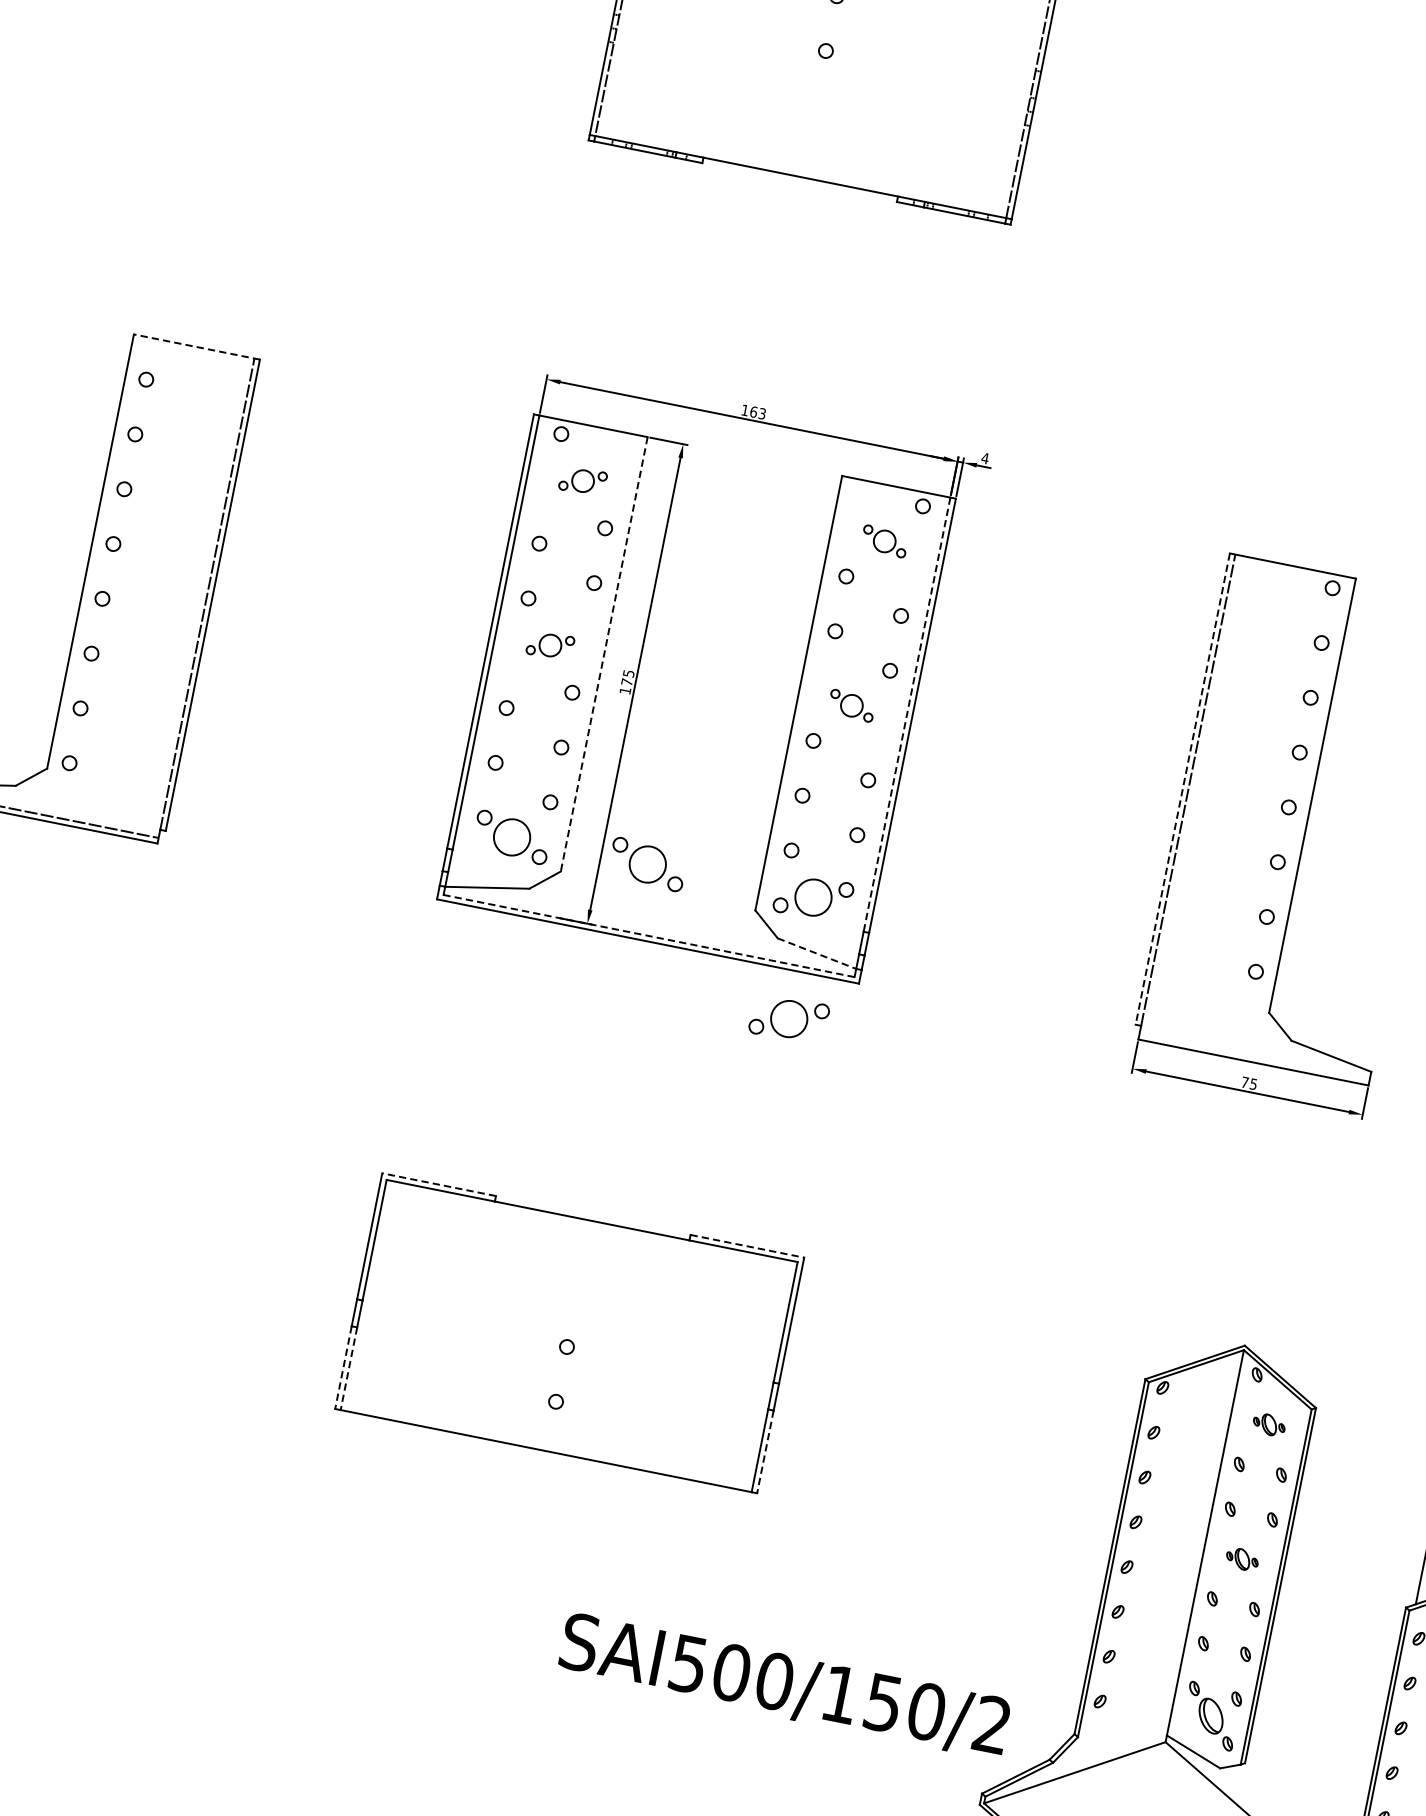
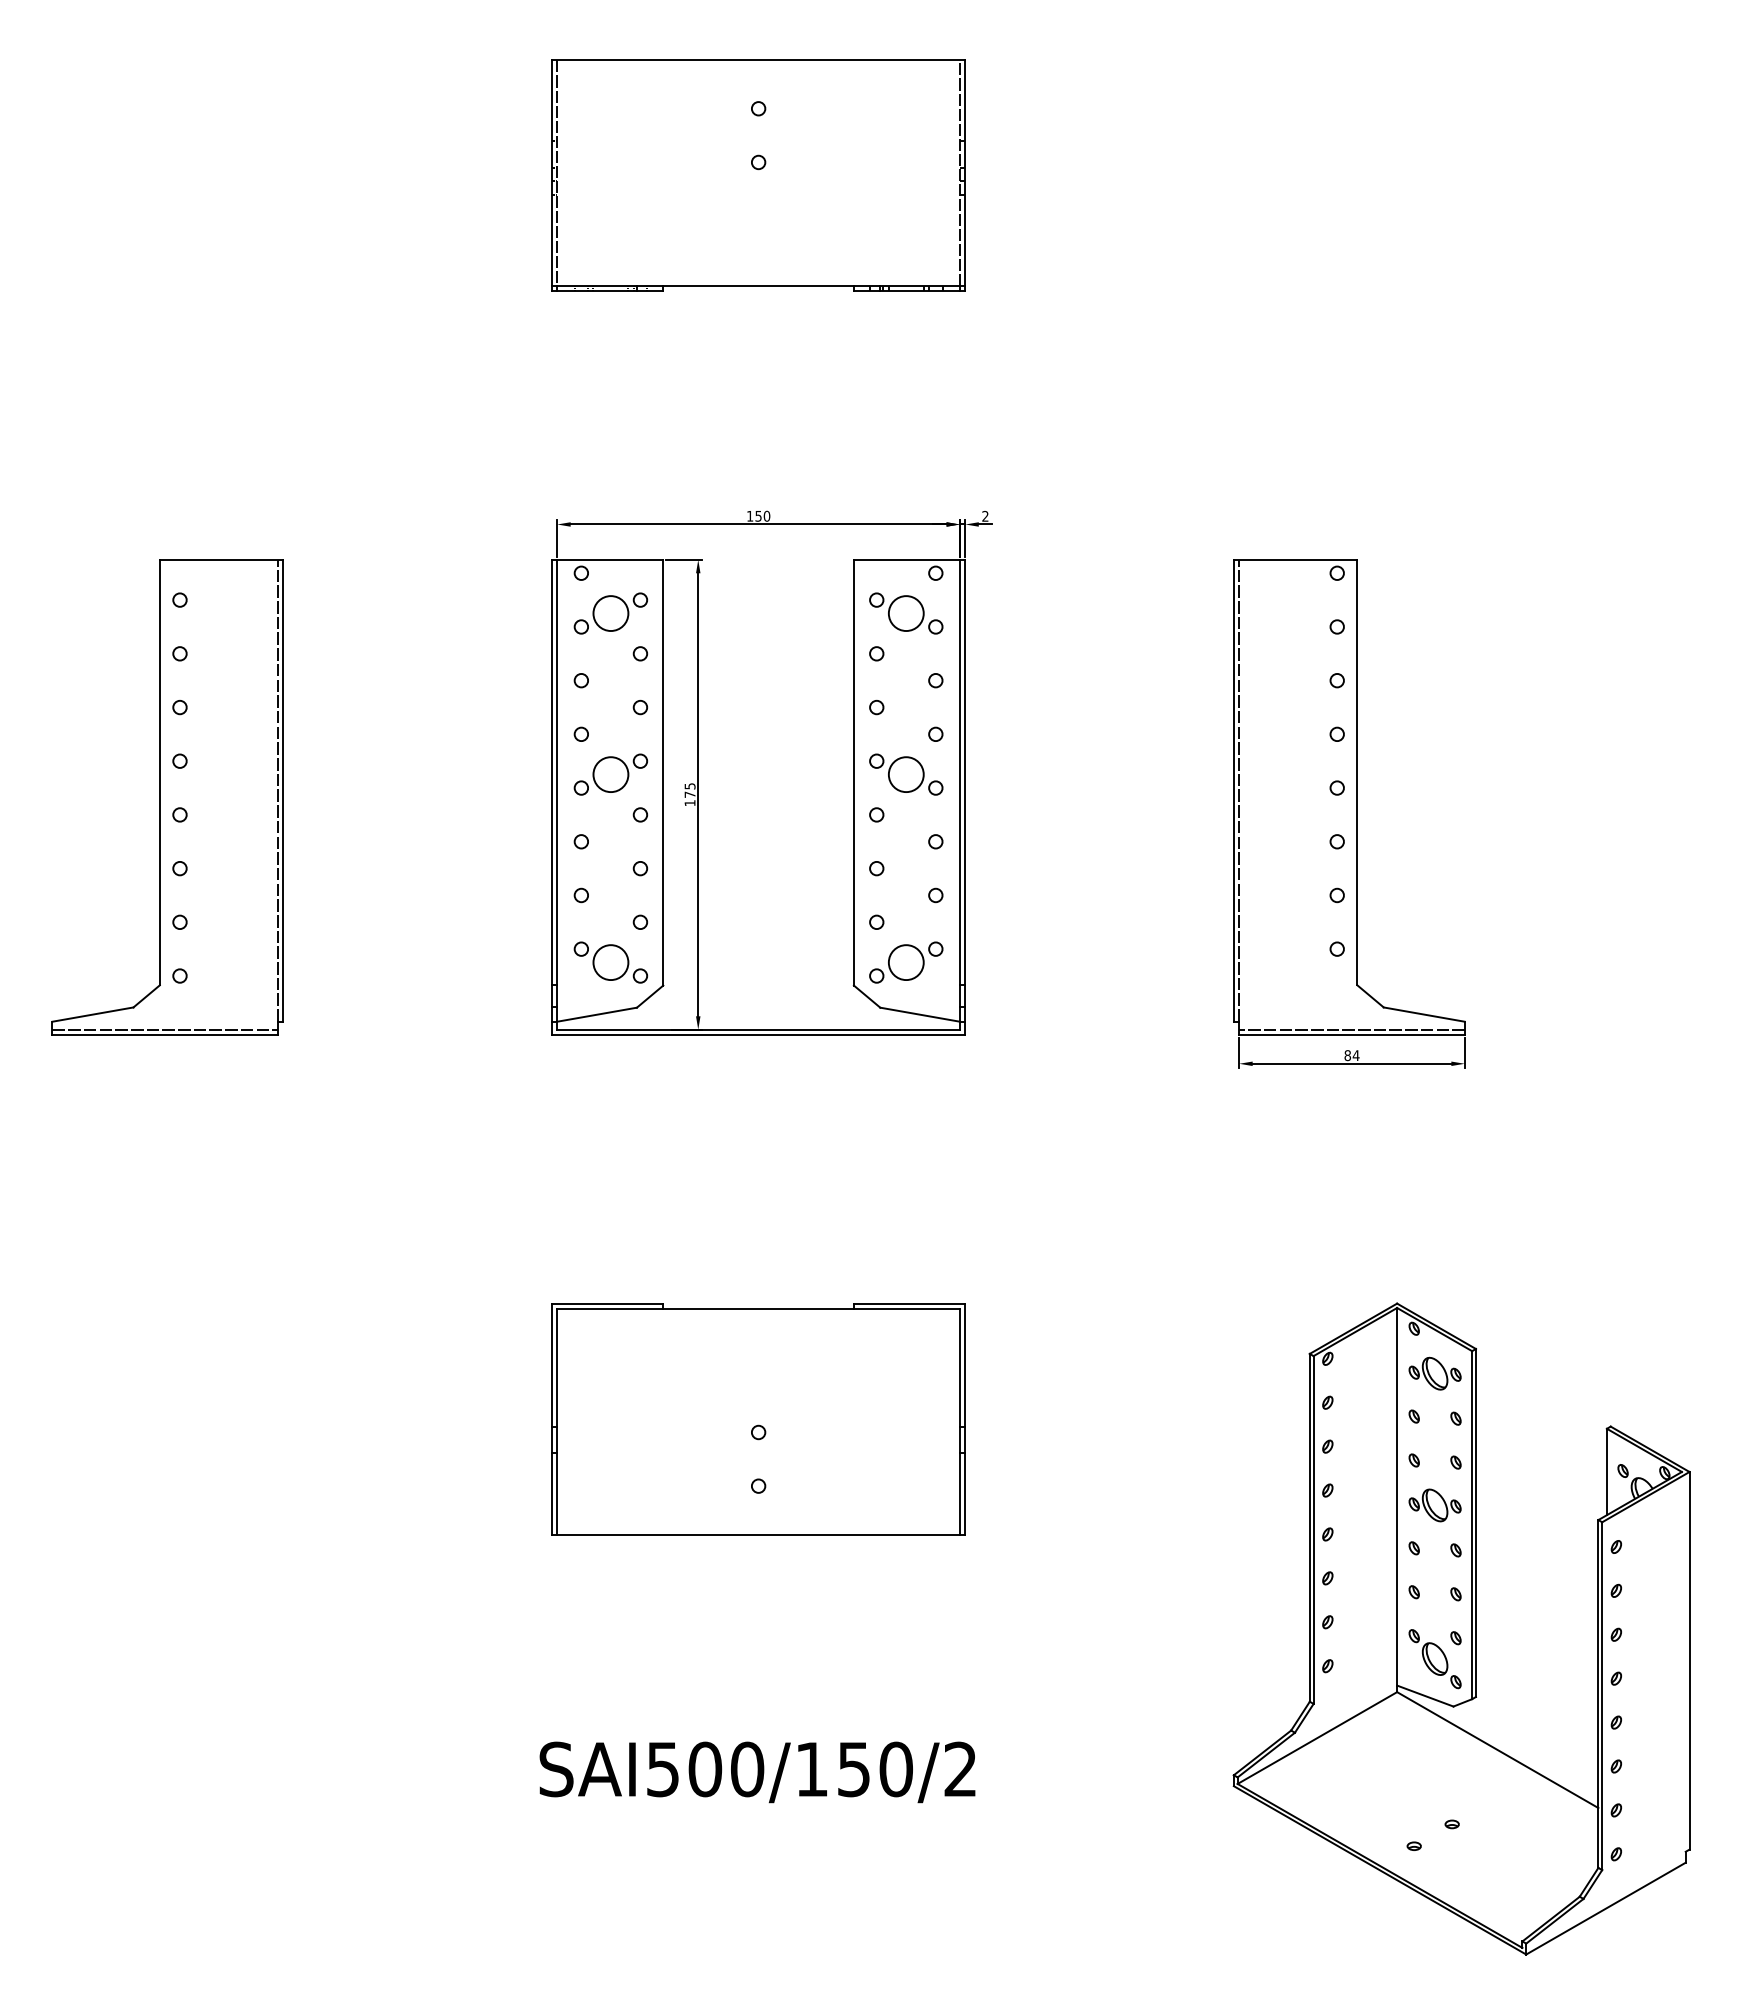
line: (196, 346) -> (221, 559), dashed -> solid
text: (757, 412) -> (762, 515), 163 -> 150
text: (985, 457) -> (985, 515), 4 -> 2
part: (582, 481) -> (610, 613), size x1.67
part: (884, 541) -> (906, 613), size x1.67
part: (550, 645) -> (610, 774), size x1.67
line: (604, 654) -> (663, 772), dashed -> solid
part: (852, 705) -> (906, 774), size x1.67
line: (907, 714) -> (960, 772), dashed -> solid
line: (1182, 788) -> (1233, 790), dashed -> solid
part: (647, 864) -> (743, 962), removed
line: (649, 935) -> (758, 1029), dashed -> solid
line: (817, 953) -> (920, 1014), dashed -> solid
part: (789, 1019) -> (906, 1081), removed
line: (1254, 1056) -> (1351, 1029), added
text: (1248, 1083) -> (1351, 1055), 75 -> 84
line: (439, 1184) -> (607, 1303), dashed -> solid
line: (747, 1246) -> (909, 1303), dashed -> solid
line: (342, 1368) -> (551, 1494), dashed -> solid
line: (349, 1369) -> (557, 1494), dashed -> solid
part: (1268, 1424) -> (1434, 1373), size x1.67
line: (765, 1452) -> (965, 1494), dashed -> solid
part: (1241, 1559) -> (1434, 1505), size x1.67
text: (784, 1686) -> (757, 1772), moved

